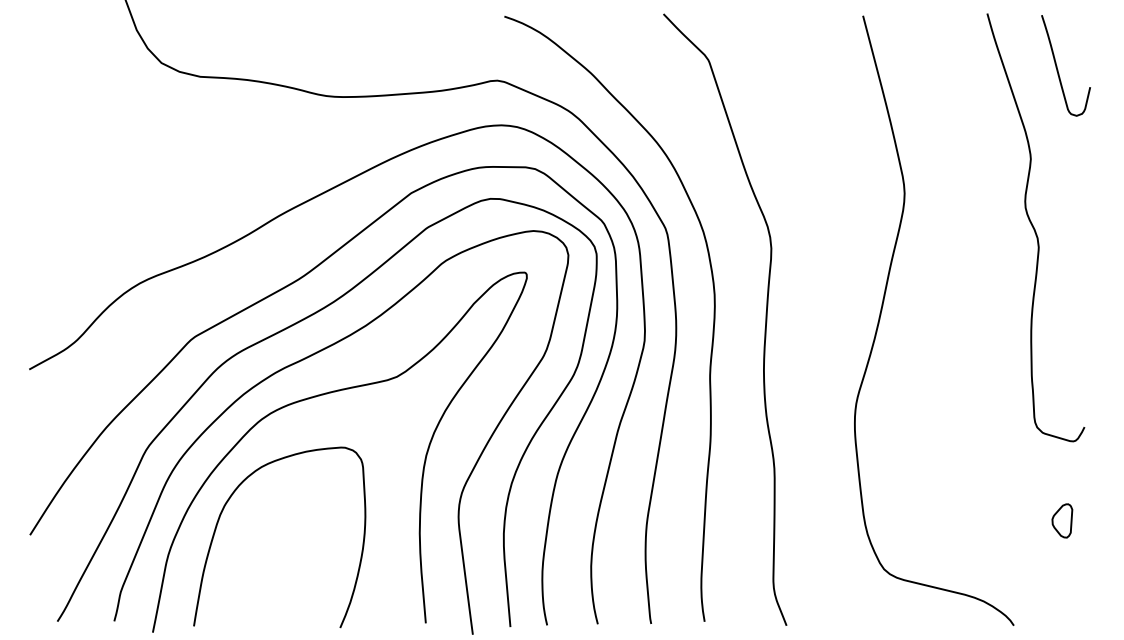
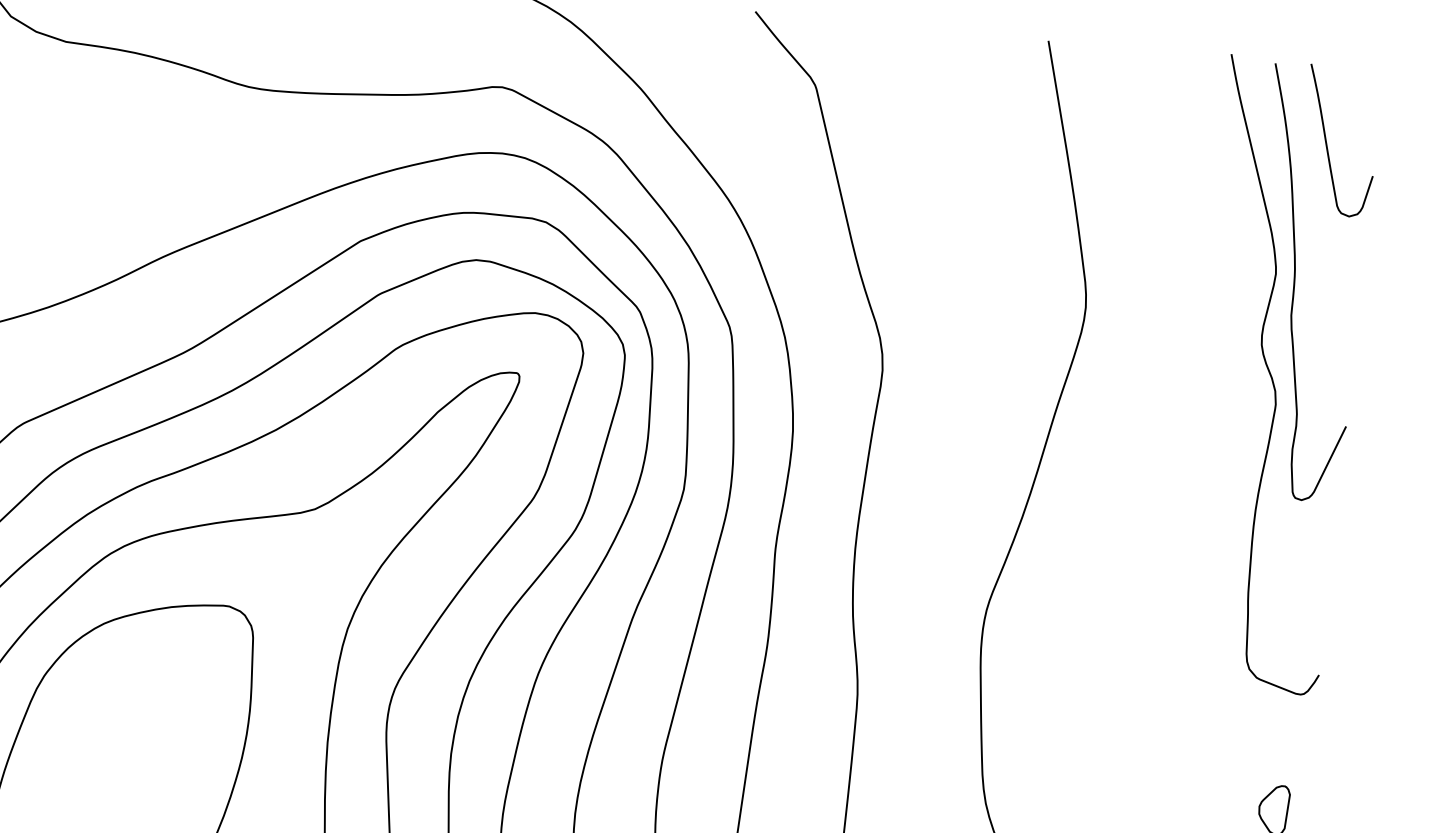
curve: (1044, 163) -> (1295, 282), added

